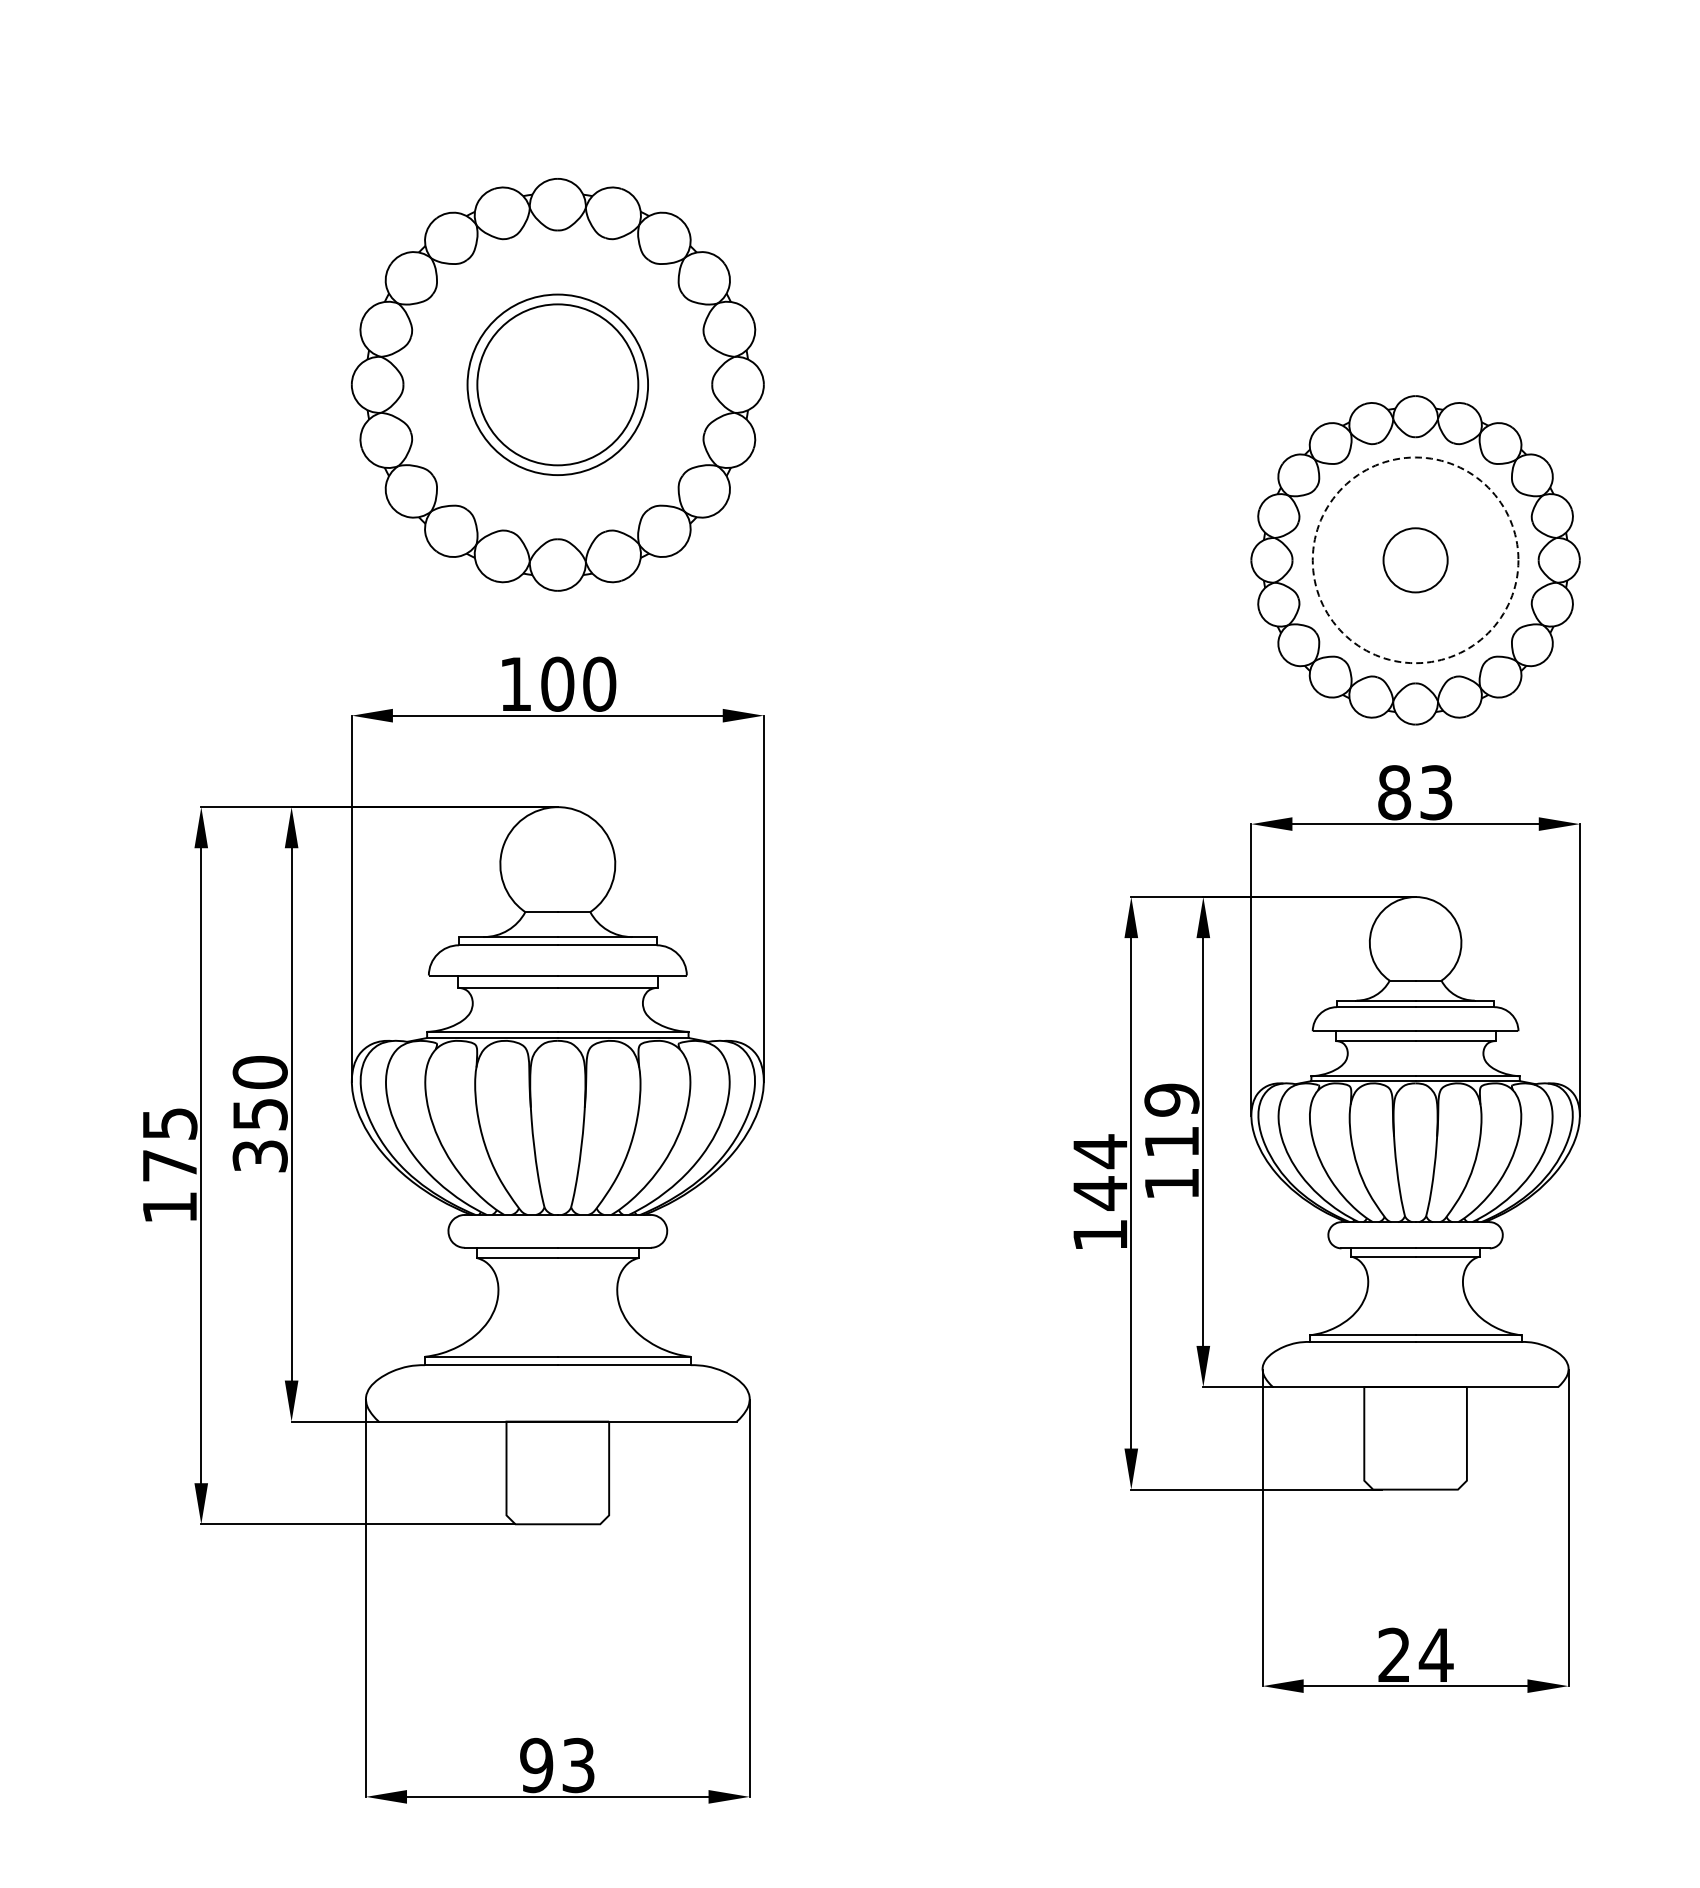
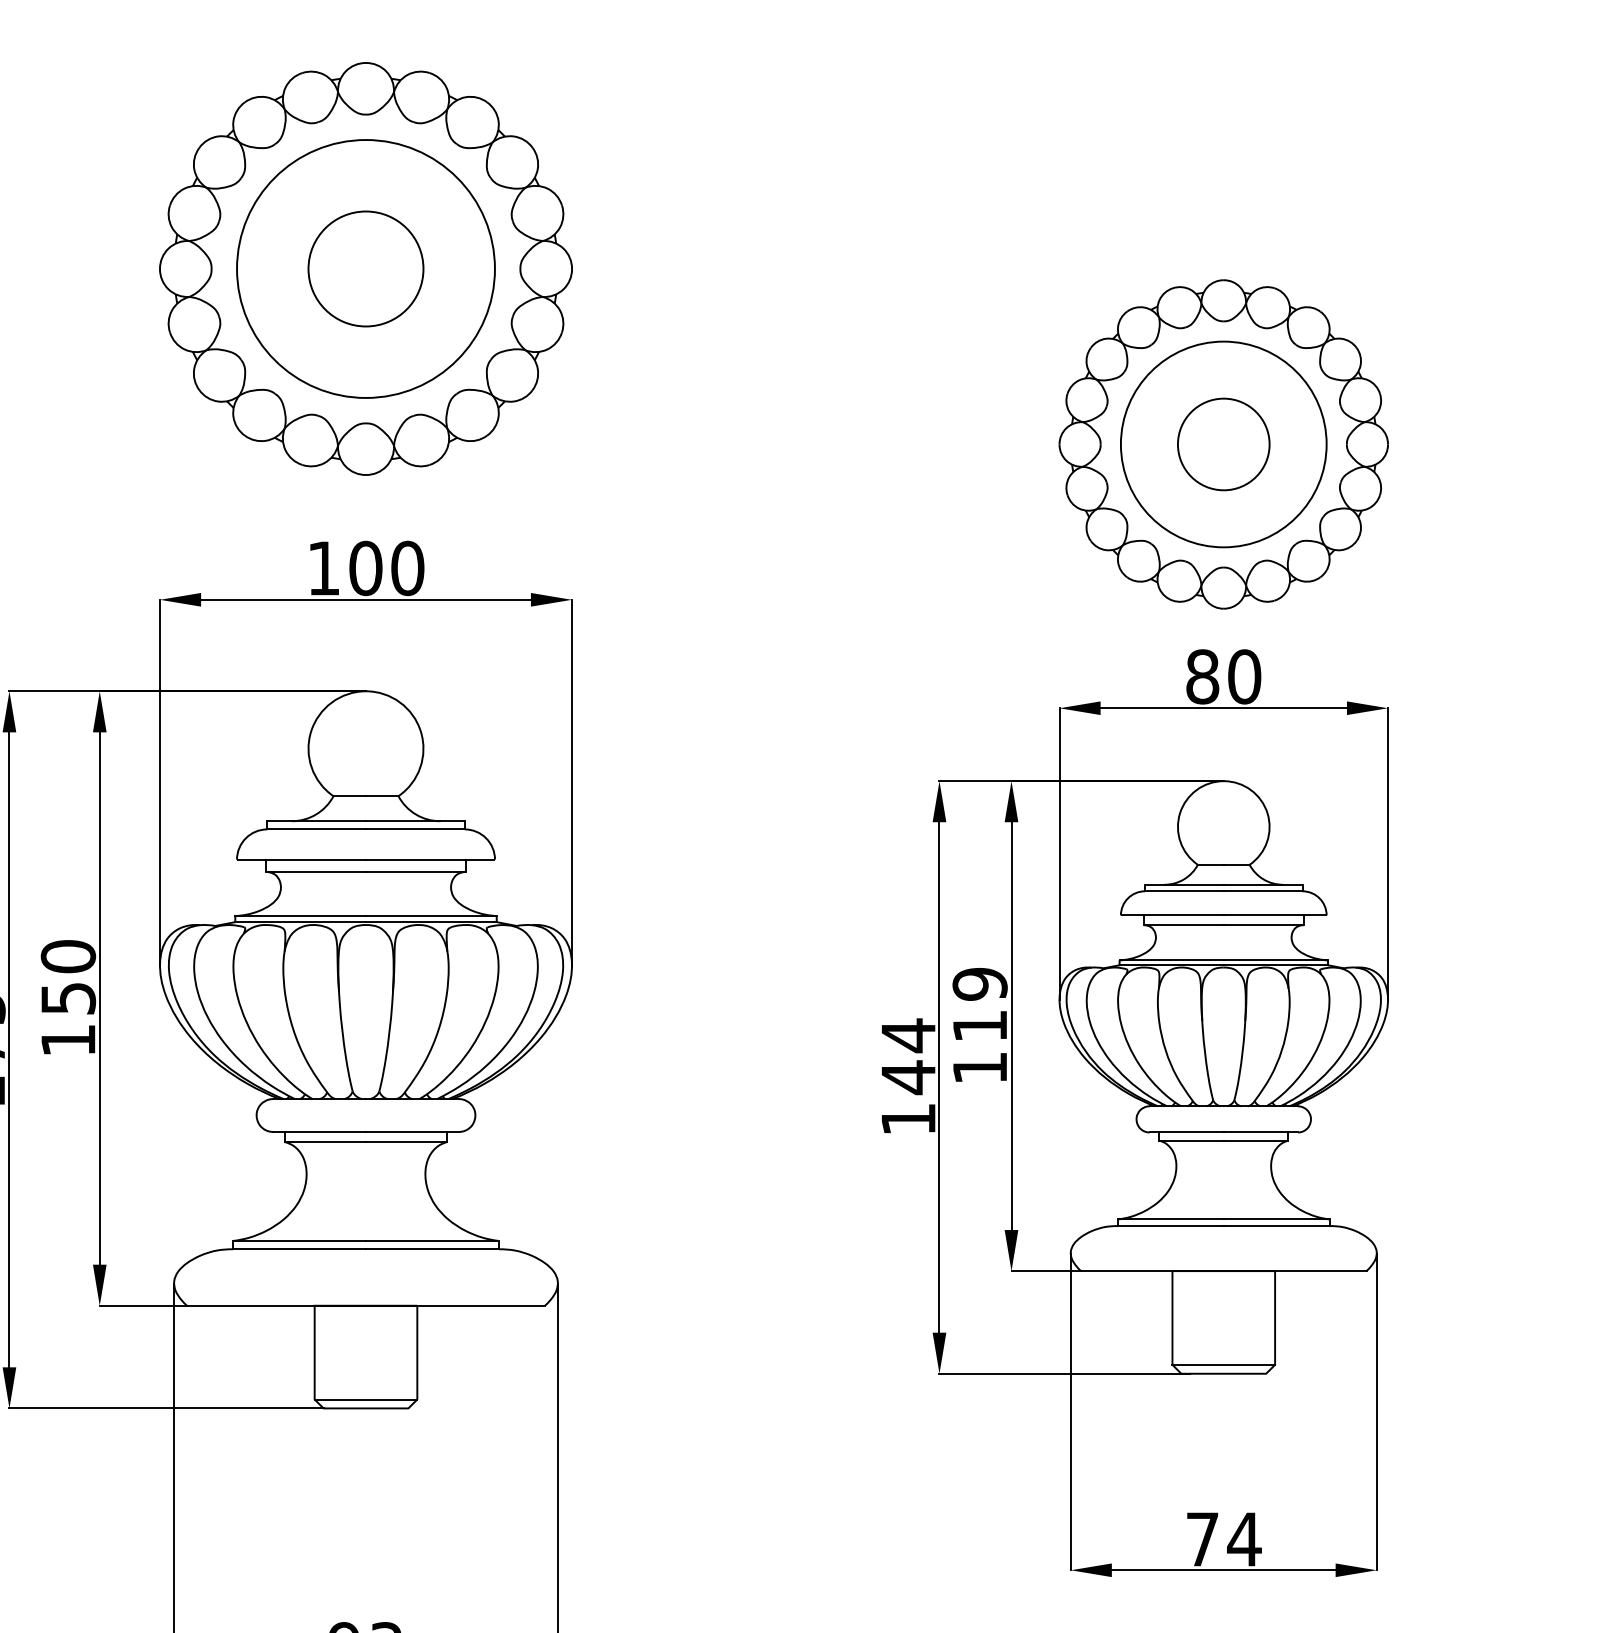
circle: (557, 384) -> (365, 268), size x0.71
circle: (557, 384) -> (365, 268), size x1.43
circle: (1415, 560) -> (1223, 444), dashed -> solid
circle: (1415, 560) -> (1223, 444), size x1.43
text: (1436, 792) -> (1244, 676), 83 -> 80
text: (259, 1156) -> (67, 1040), 350 -> 150
line: (1415, 1480) -> (1223, 1364), added
line: (557, 1515) -> (365, 1399), added
text: (1393, 1654) -> (1201, 1538), 24 -> 74

